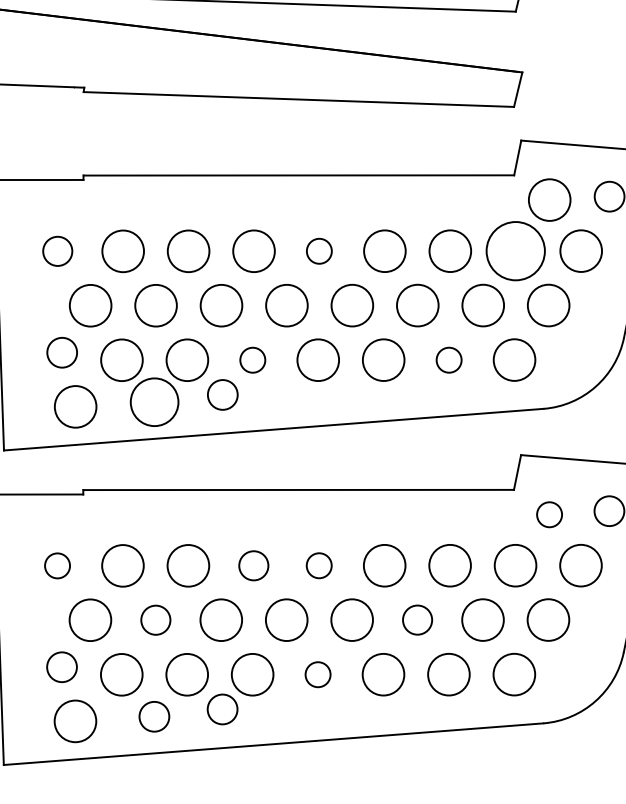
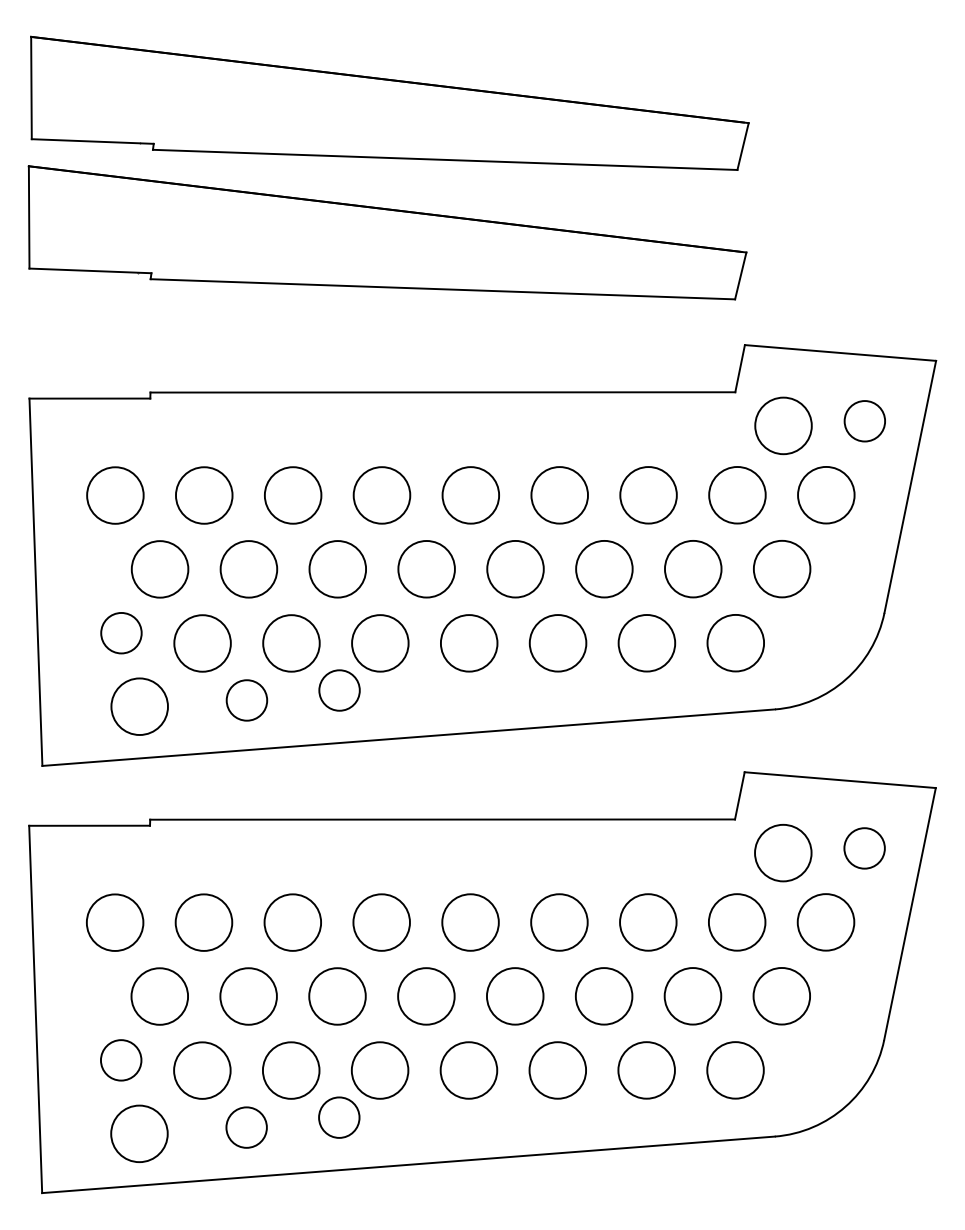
circle: (57, 251) -> (115, 495), size x1.43
circle: (319, 251) -> (470, 495), size x1.67
circle: (515, 251) -> (737, 495), size x0.71
circle: (252, 360) -> (380, 643), size x1.67
circle: (448, 360) -> (646, 643), size x1.67
circle: (154, 402) -> (246, 700), size x0.62
circle: (549, 514) -> (783, 853), size x1.67
circle: (57, 565) -> (114, 922), size x1.67
circle: (253, 565) -> (381, 922), size x1.43
circle: (319, 565) -> (470, 922), size x1.67
circle: (155, 620) -> (248, 996), size x1.43
circle: (417, 620) -> (603, 996), size x1.43
circle: (317, 674) -> (468, 1070), size x1.67

